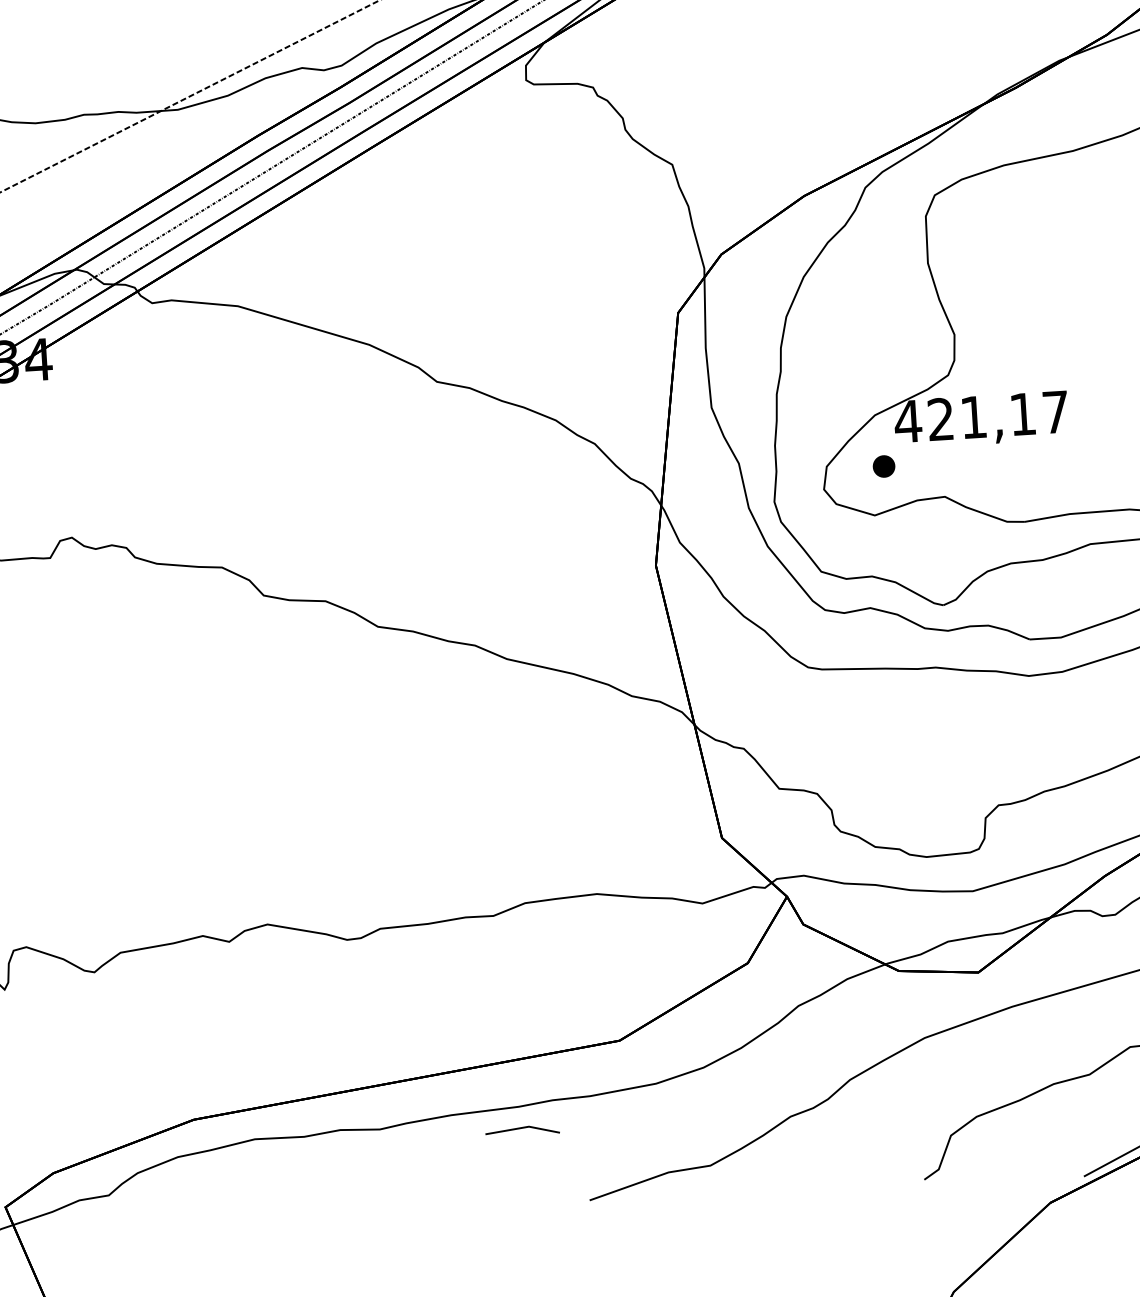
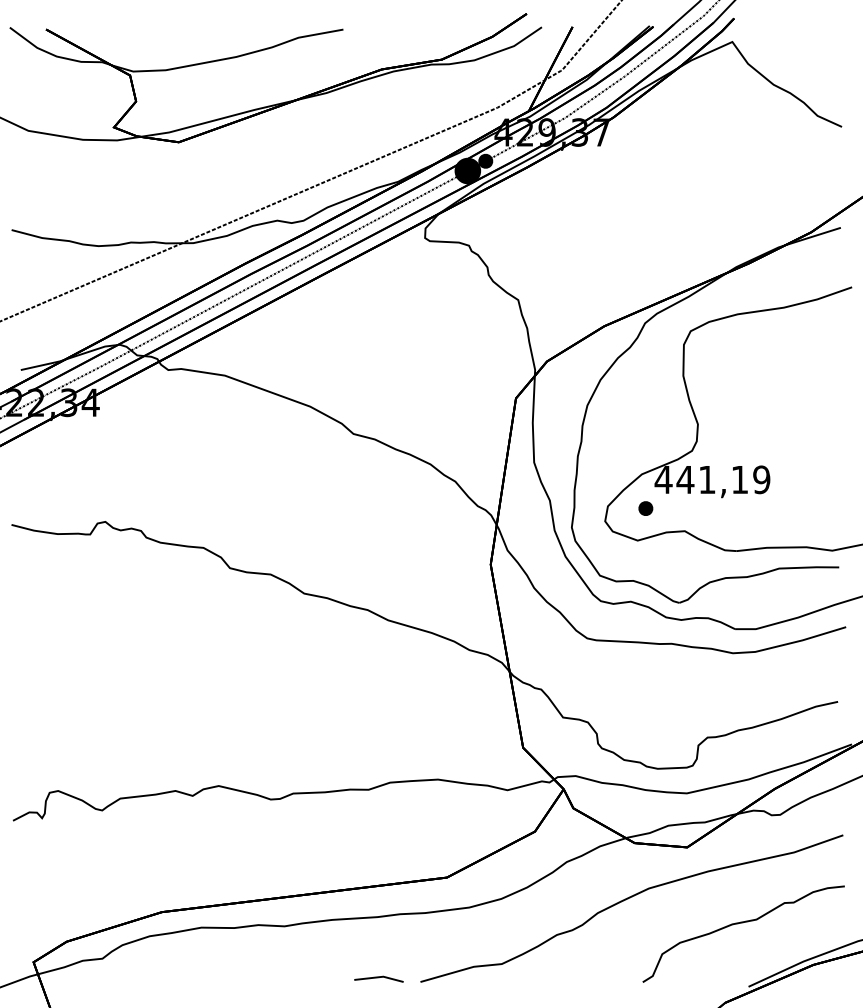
text: (998, 415) -> (723, 479), 421,17 -> 441,19
line: (521, 1129) -> (378, 978), moved

